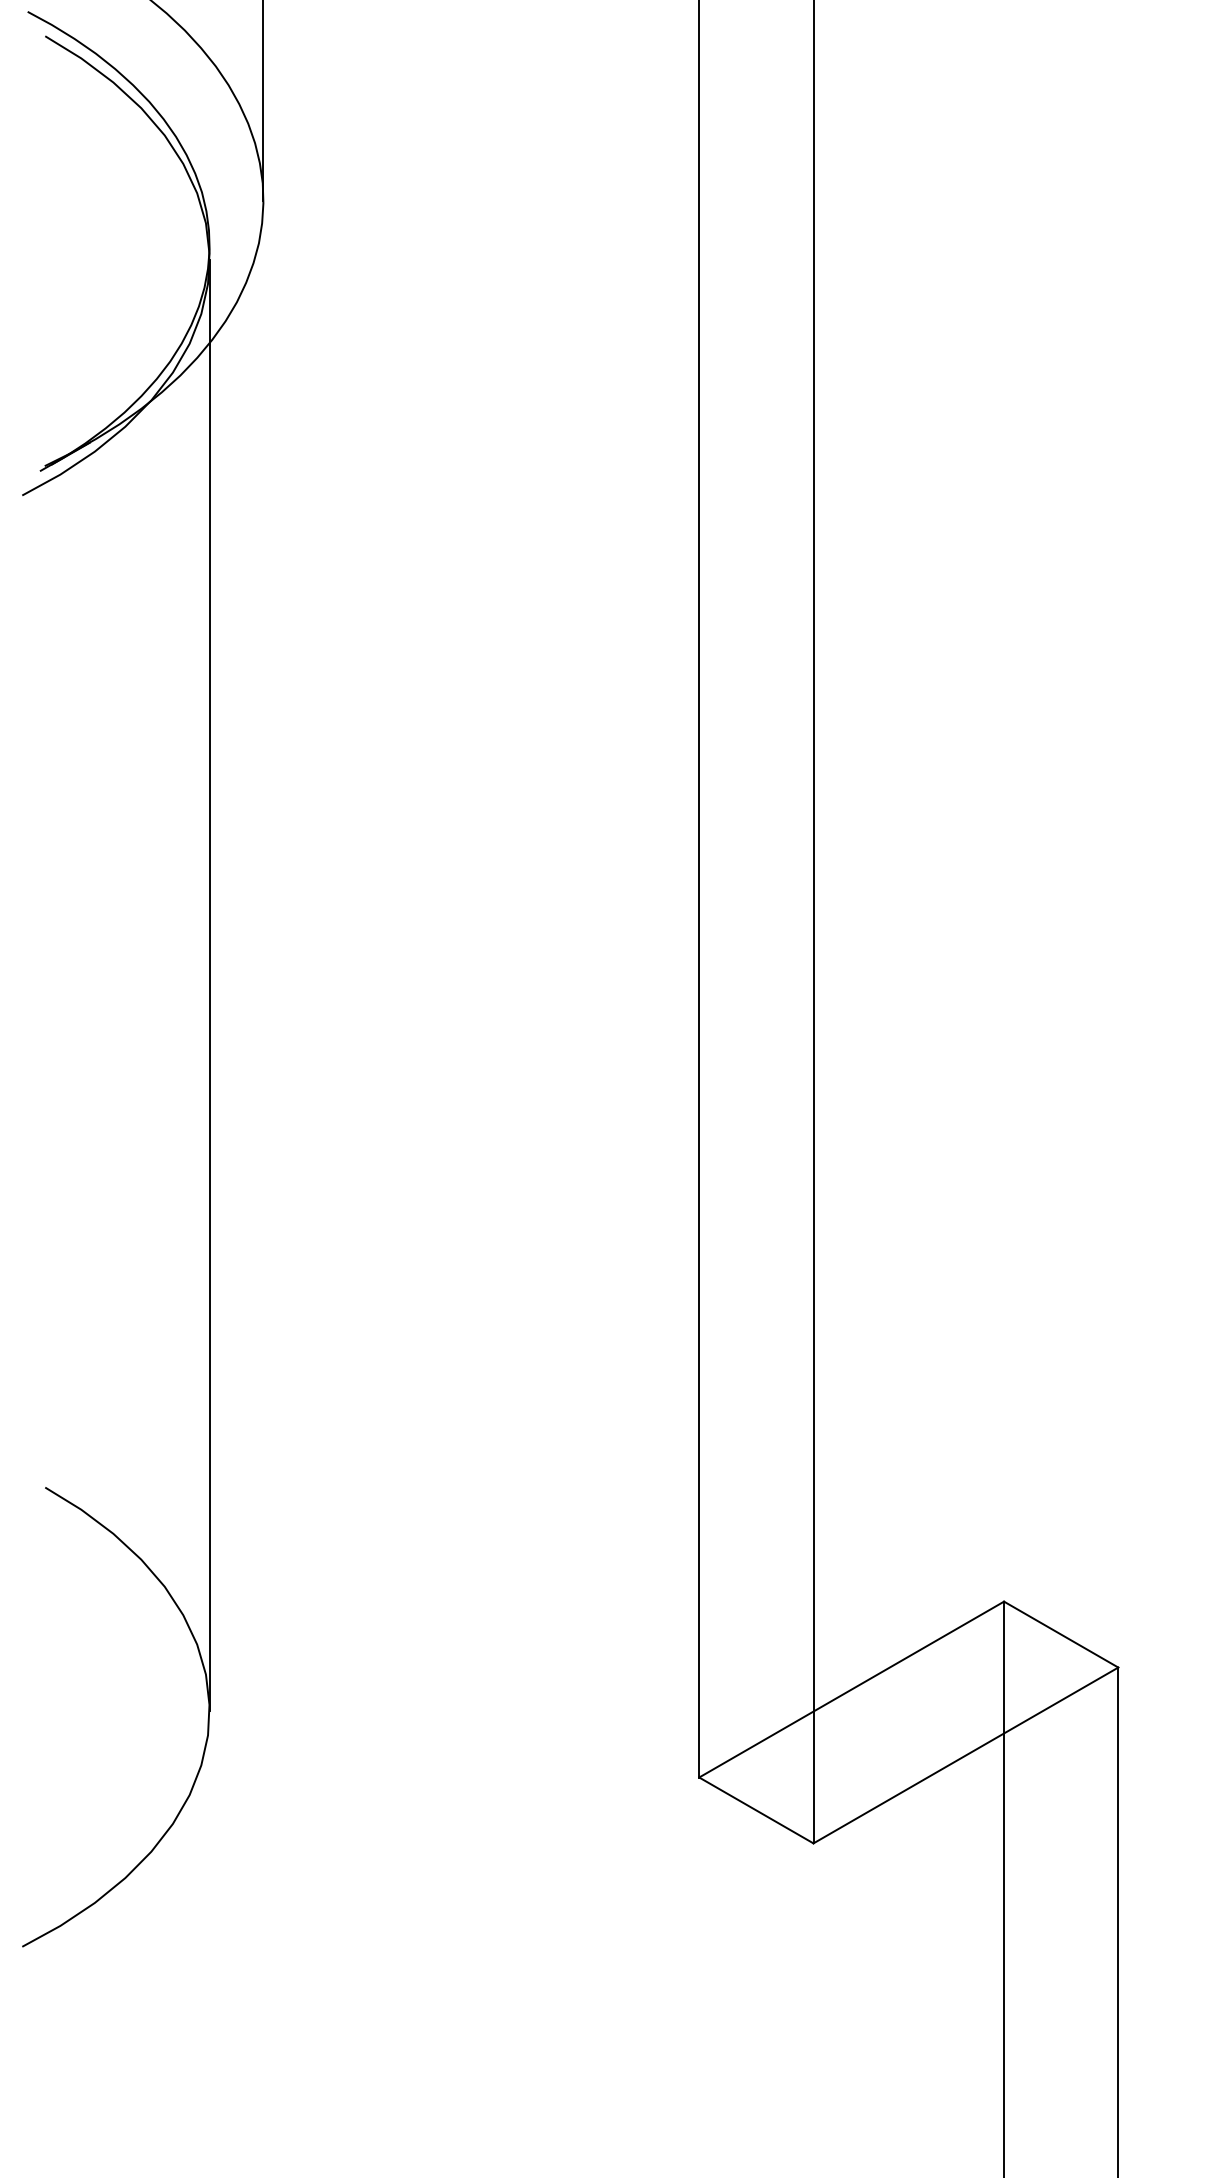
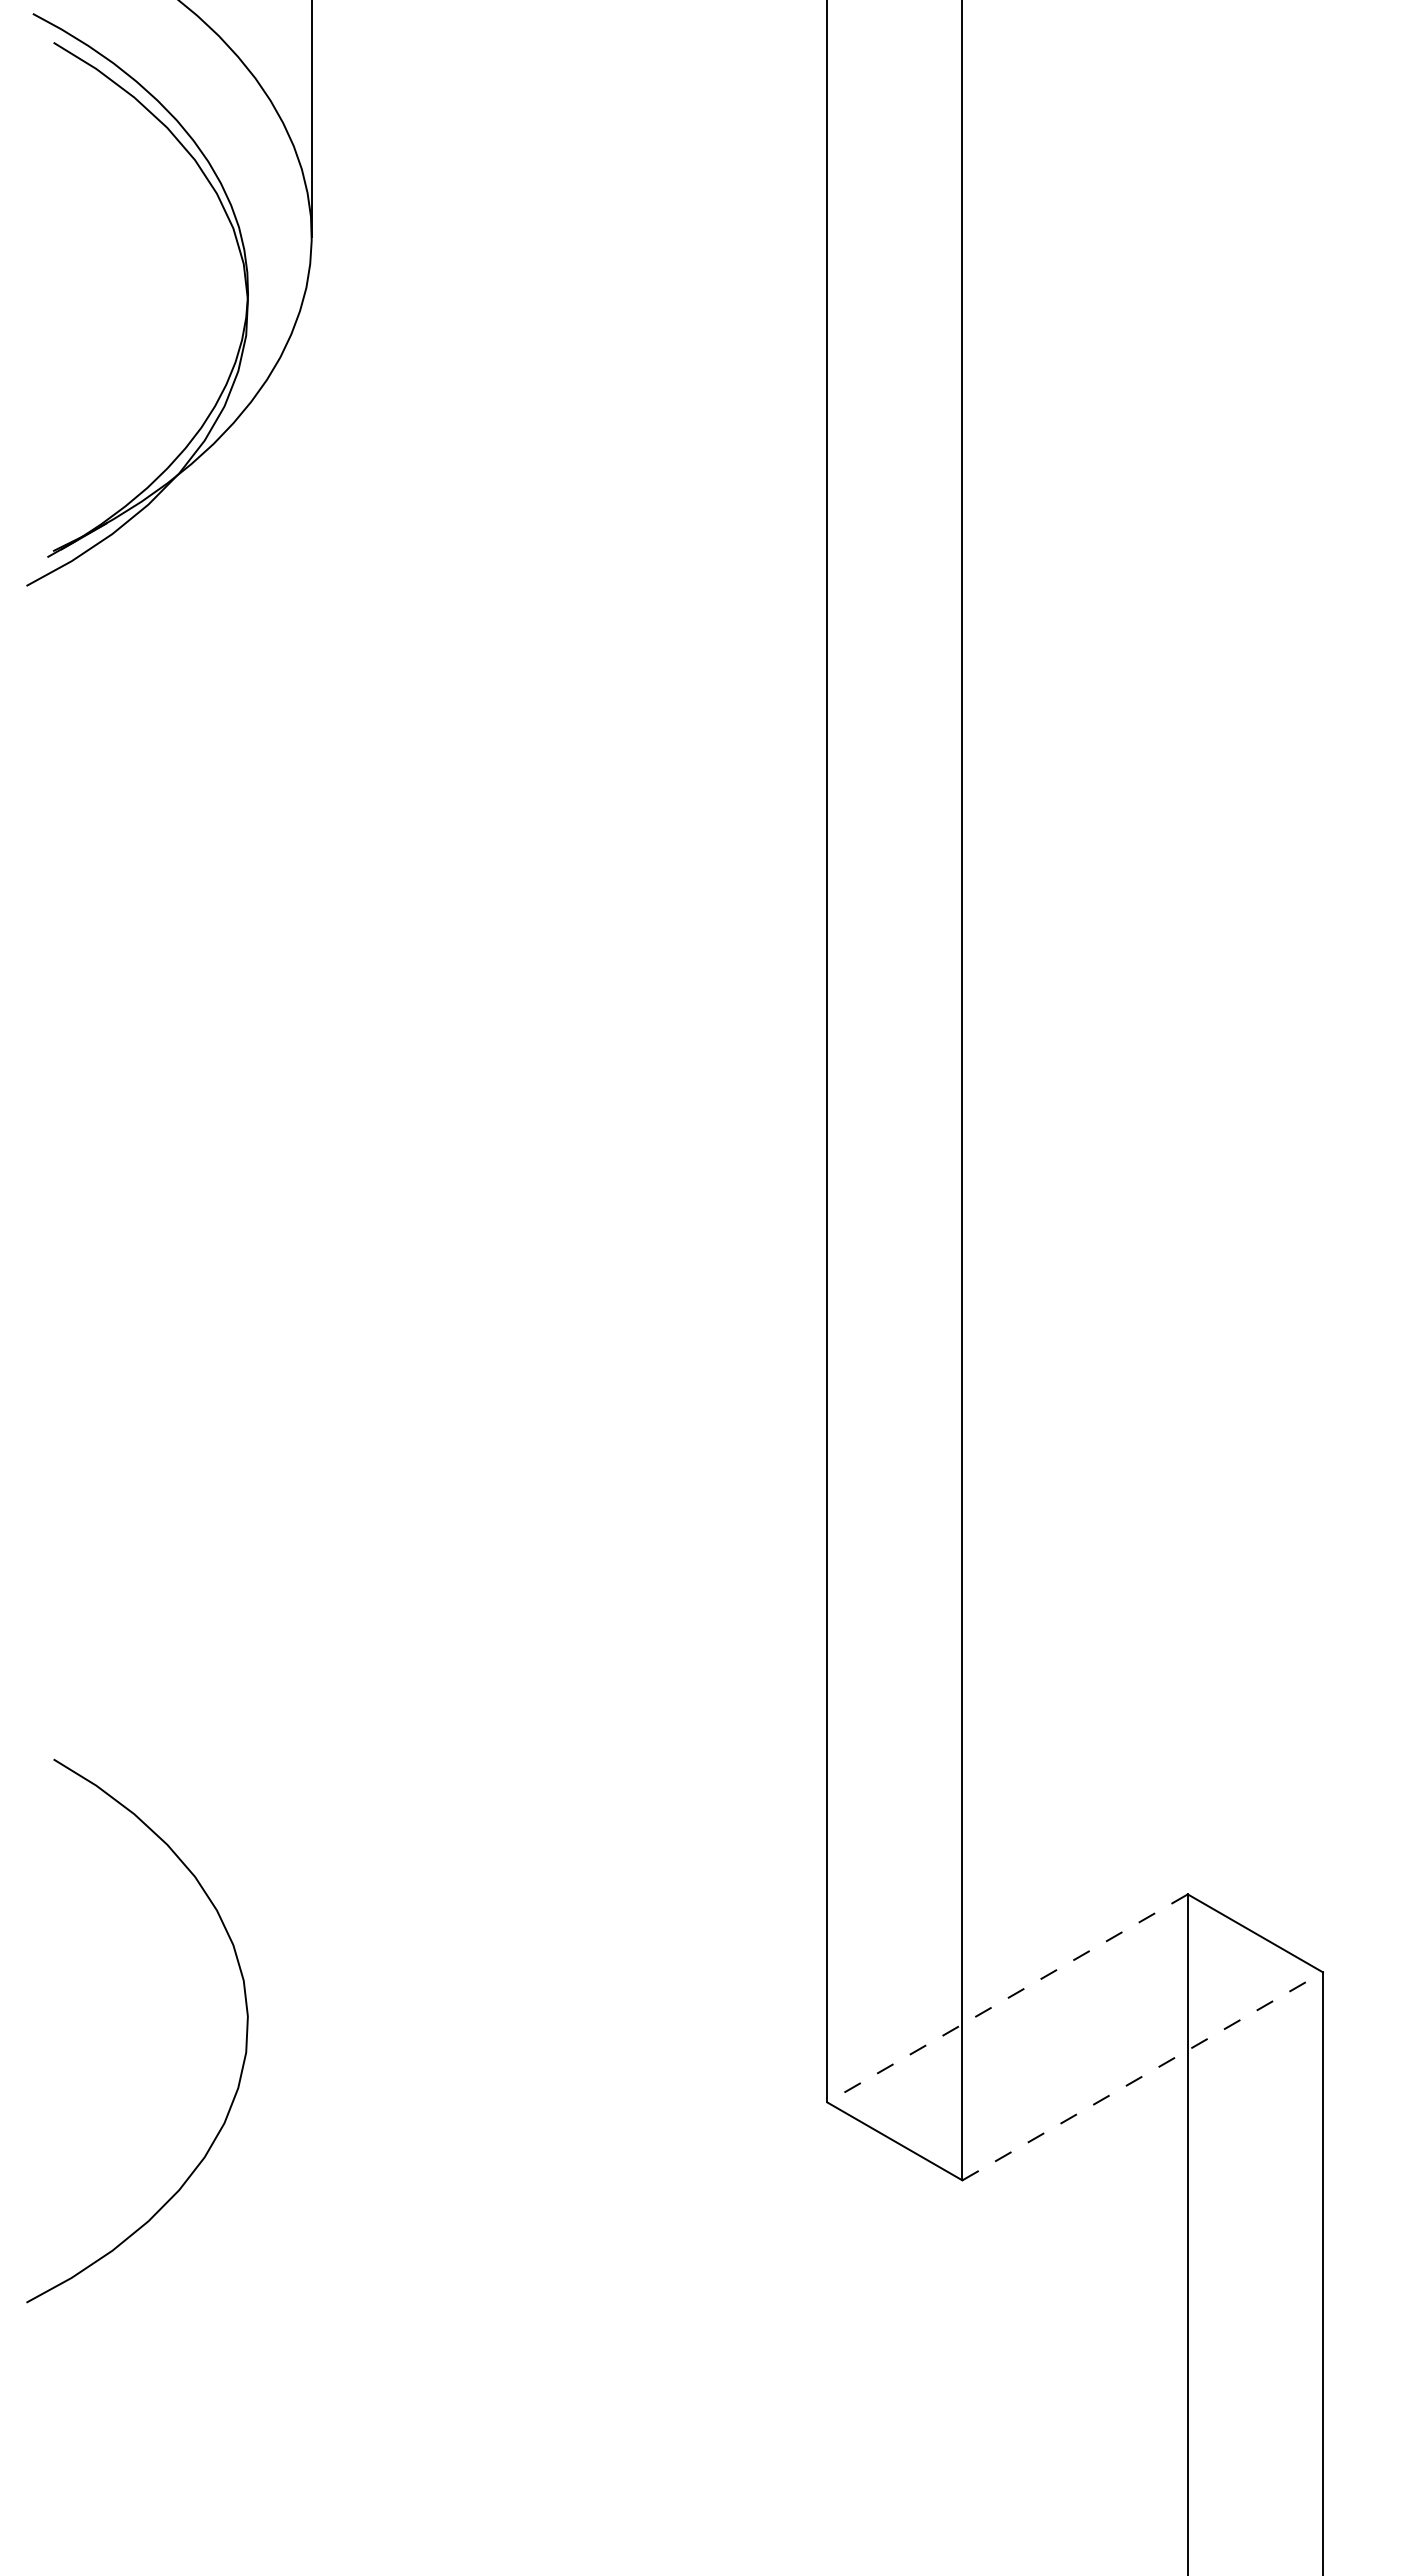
line: (209, 985) -> (248, 1165), removed
line: (851, 1689) -> (1007, 1998), solid -> dashed
line: (966, 1755) -> (1143, 2076), solid -> dashed

